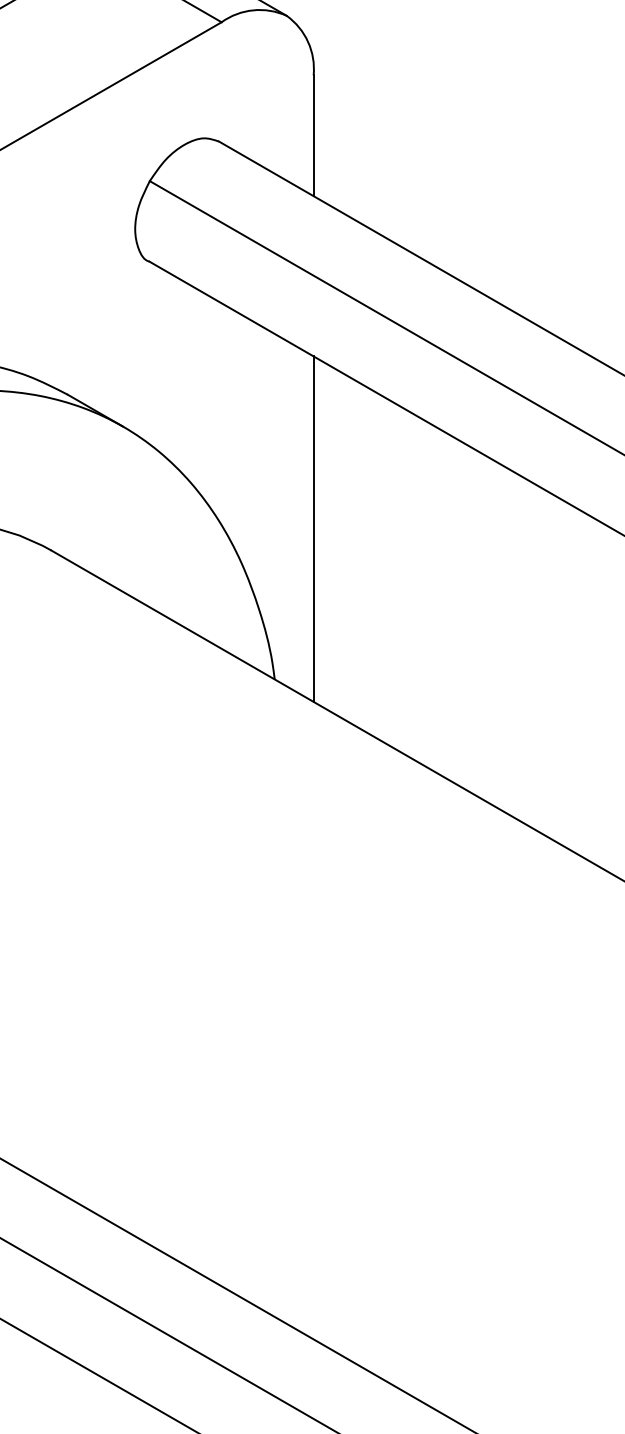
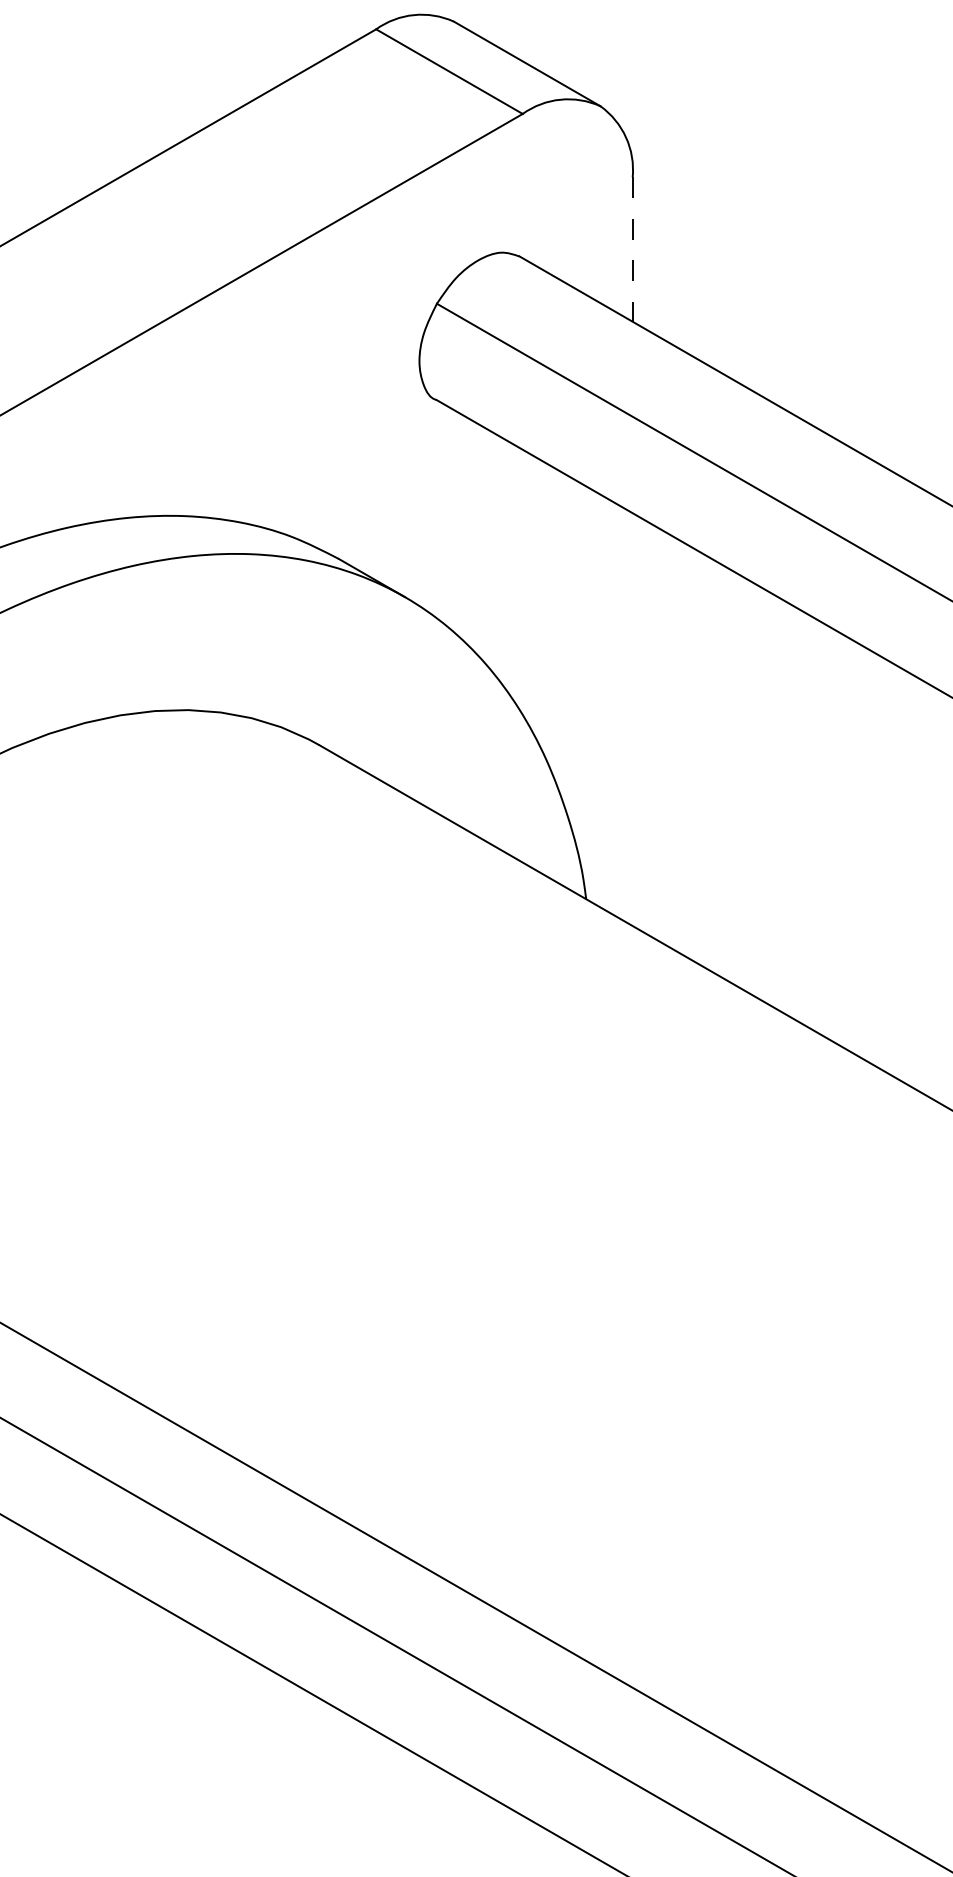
line: (313, 136) -> (632, 250), solid -> dashed
line: (313, 529) -> (632, 719), removed

